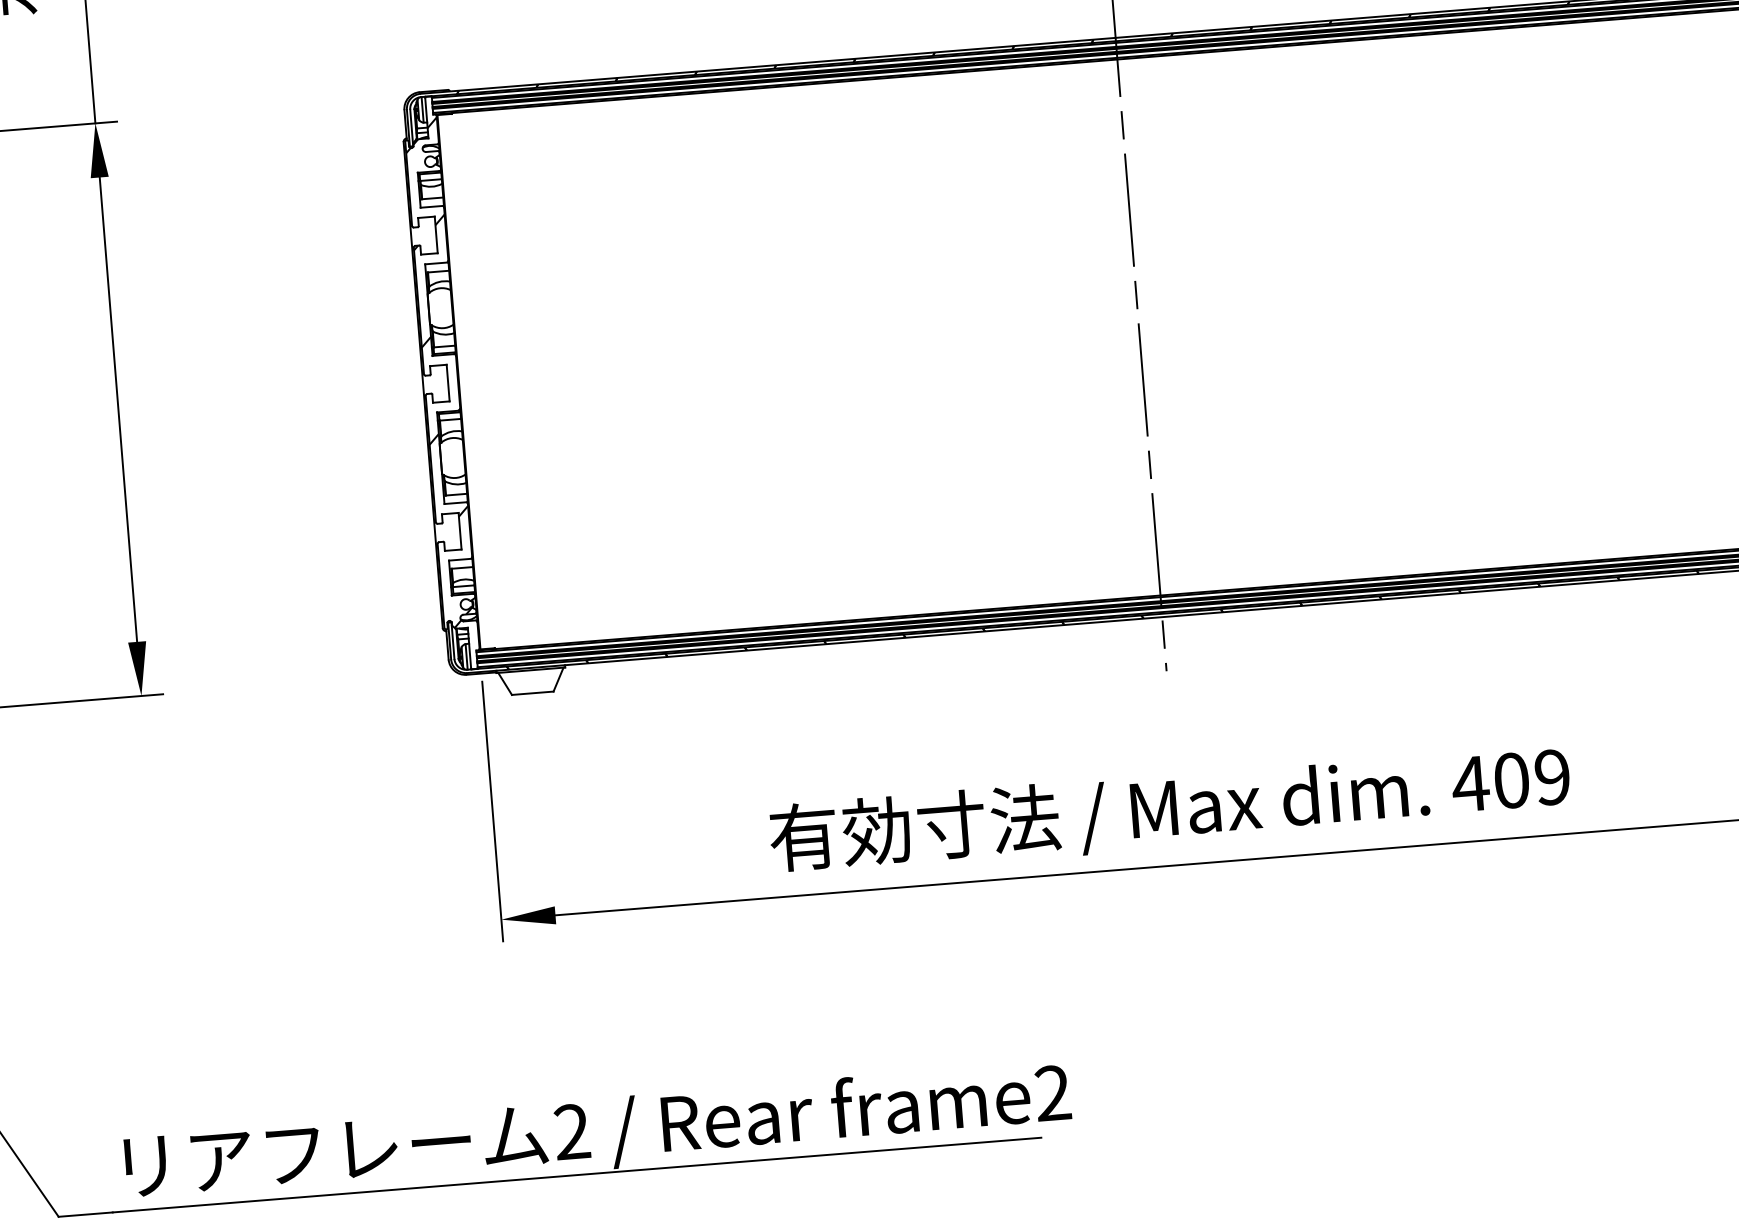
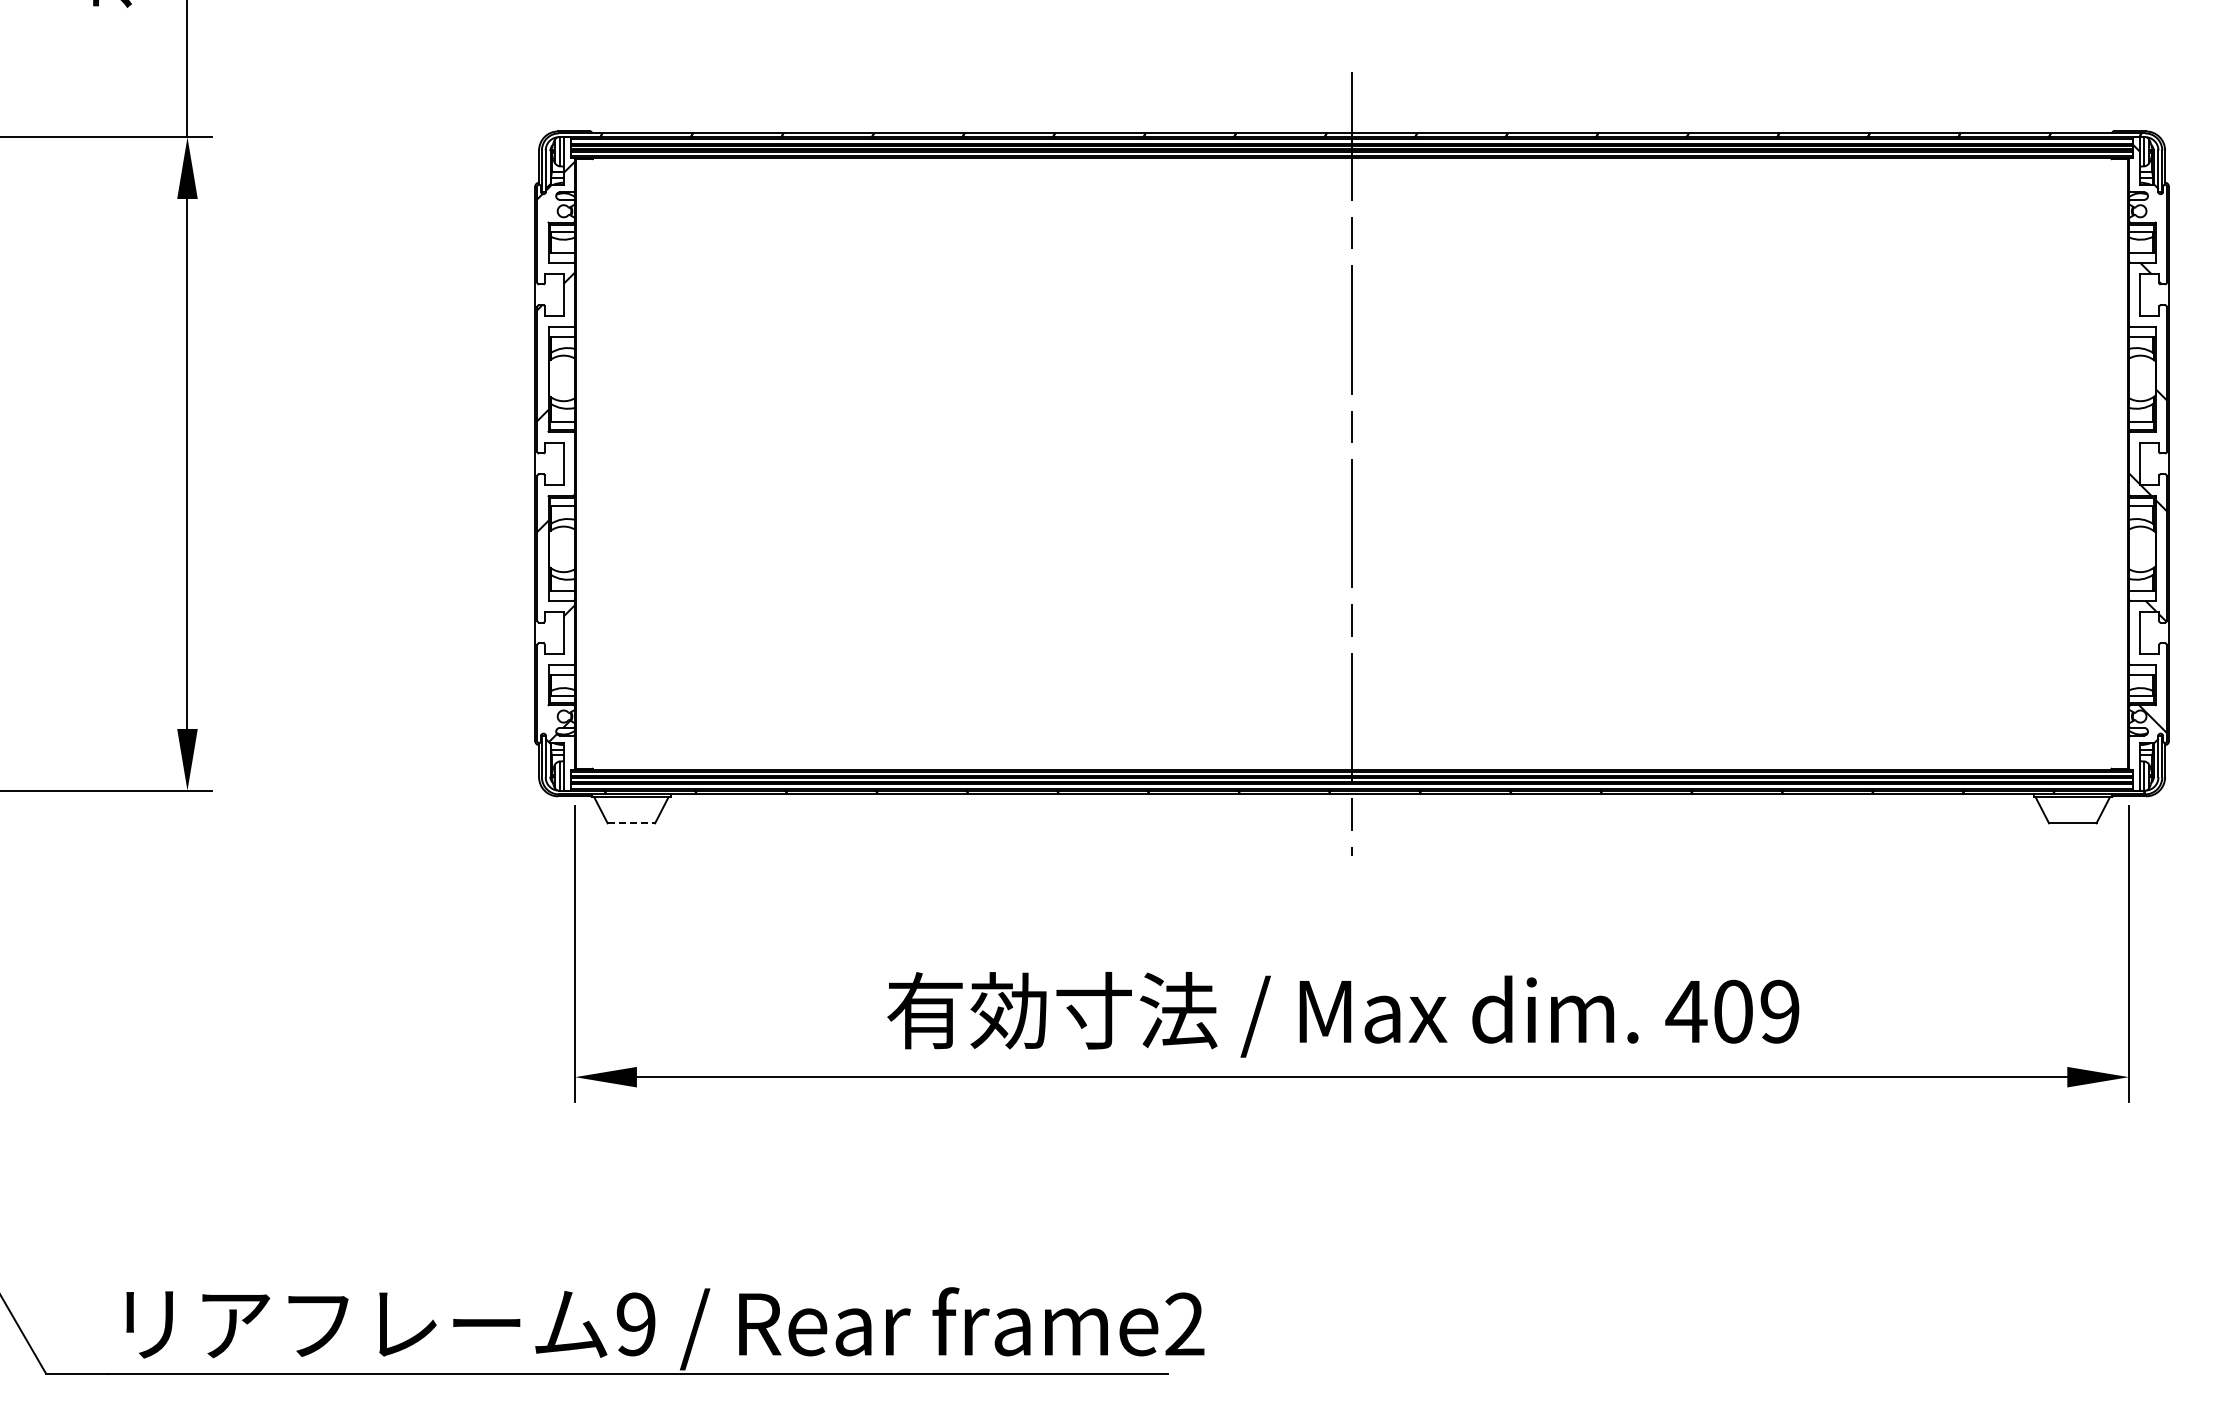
line: (532, 693) -> (631, 823), solid -> dashed
text: (571, 1132) -> (635, 1324), 2 -> 9

